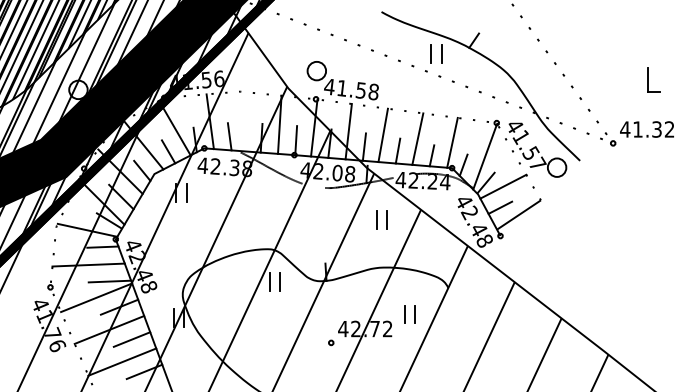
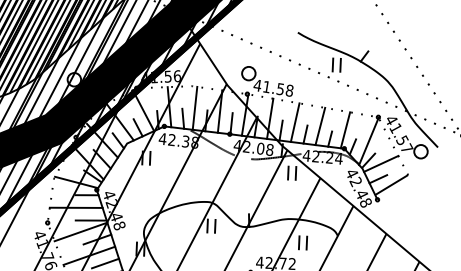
line: (245, 121) -> (195, 108), added
part: (381, 219) -> (291, 172), moved
part: (409, 314) -> (302, 242), moved

